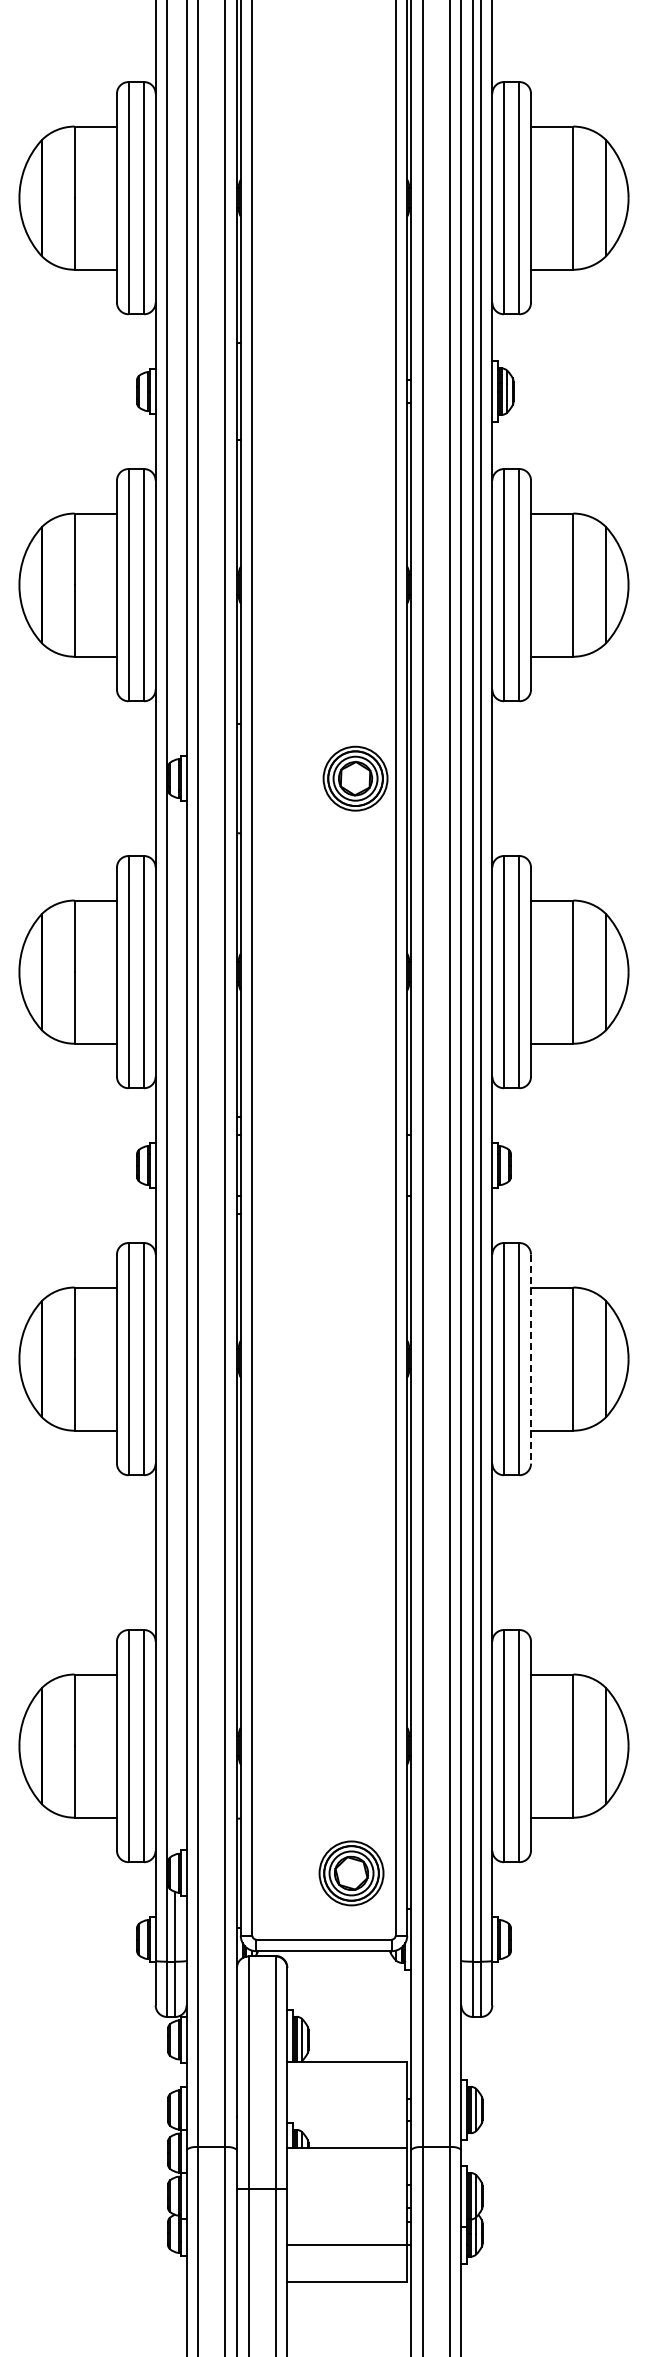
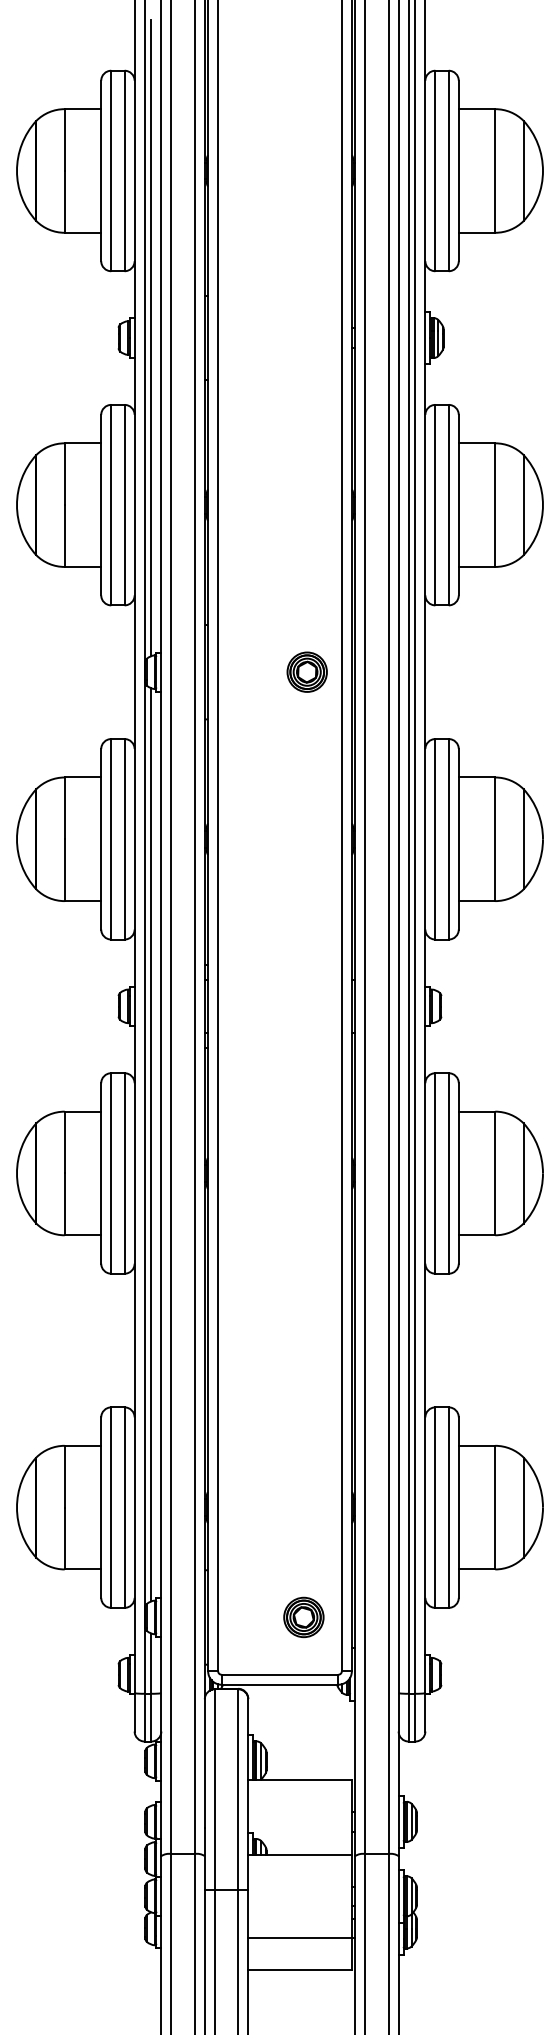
line: (175, 391) -> (151, 337), added
part: (355, 778) -> (307, 672), size x0.71
line: (175, 1325) -> (151, 1144), added
line: (531, 1359) -> (459, 1173), dashed -> solid
part: (351, 1872) -> (303, 1616), size x0.71

